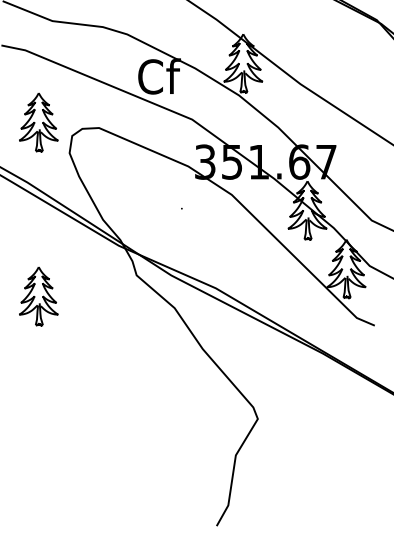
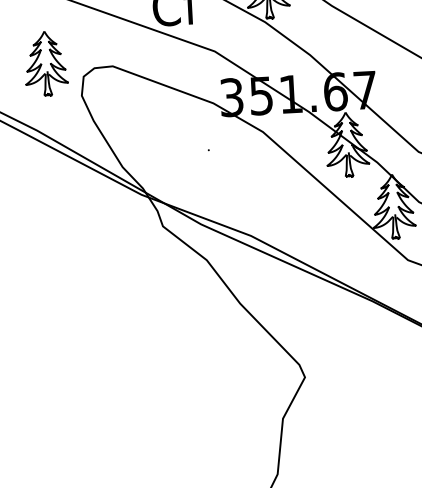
part: (38, 296) -> (56, 255), removed

